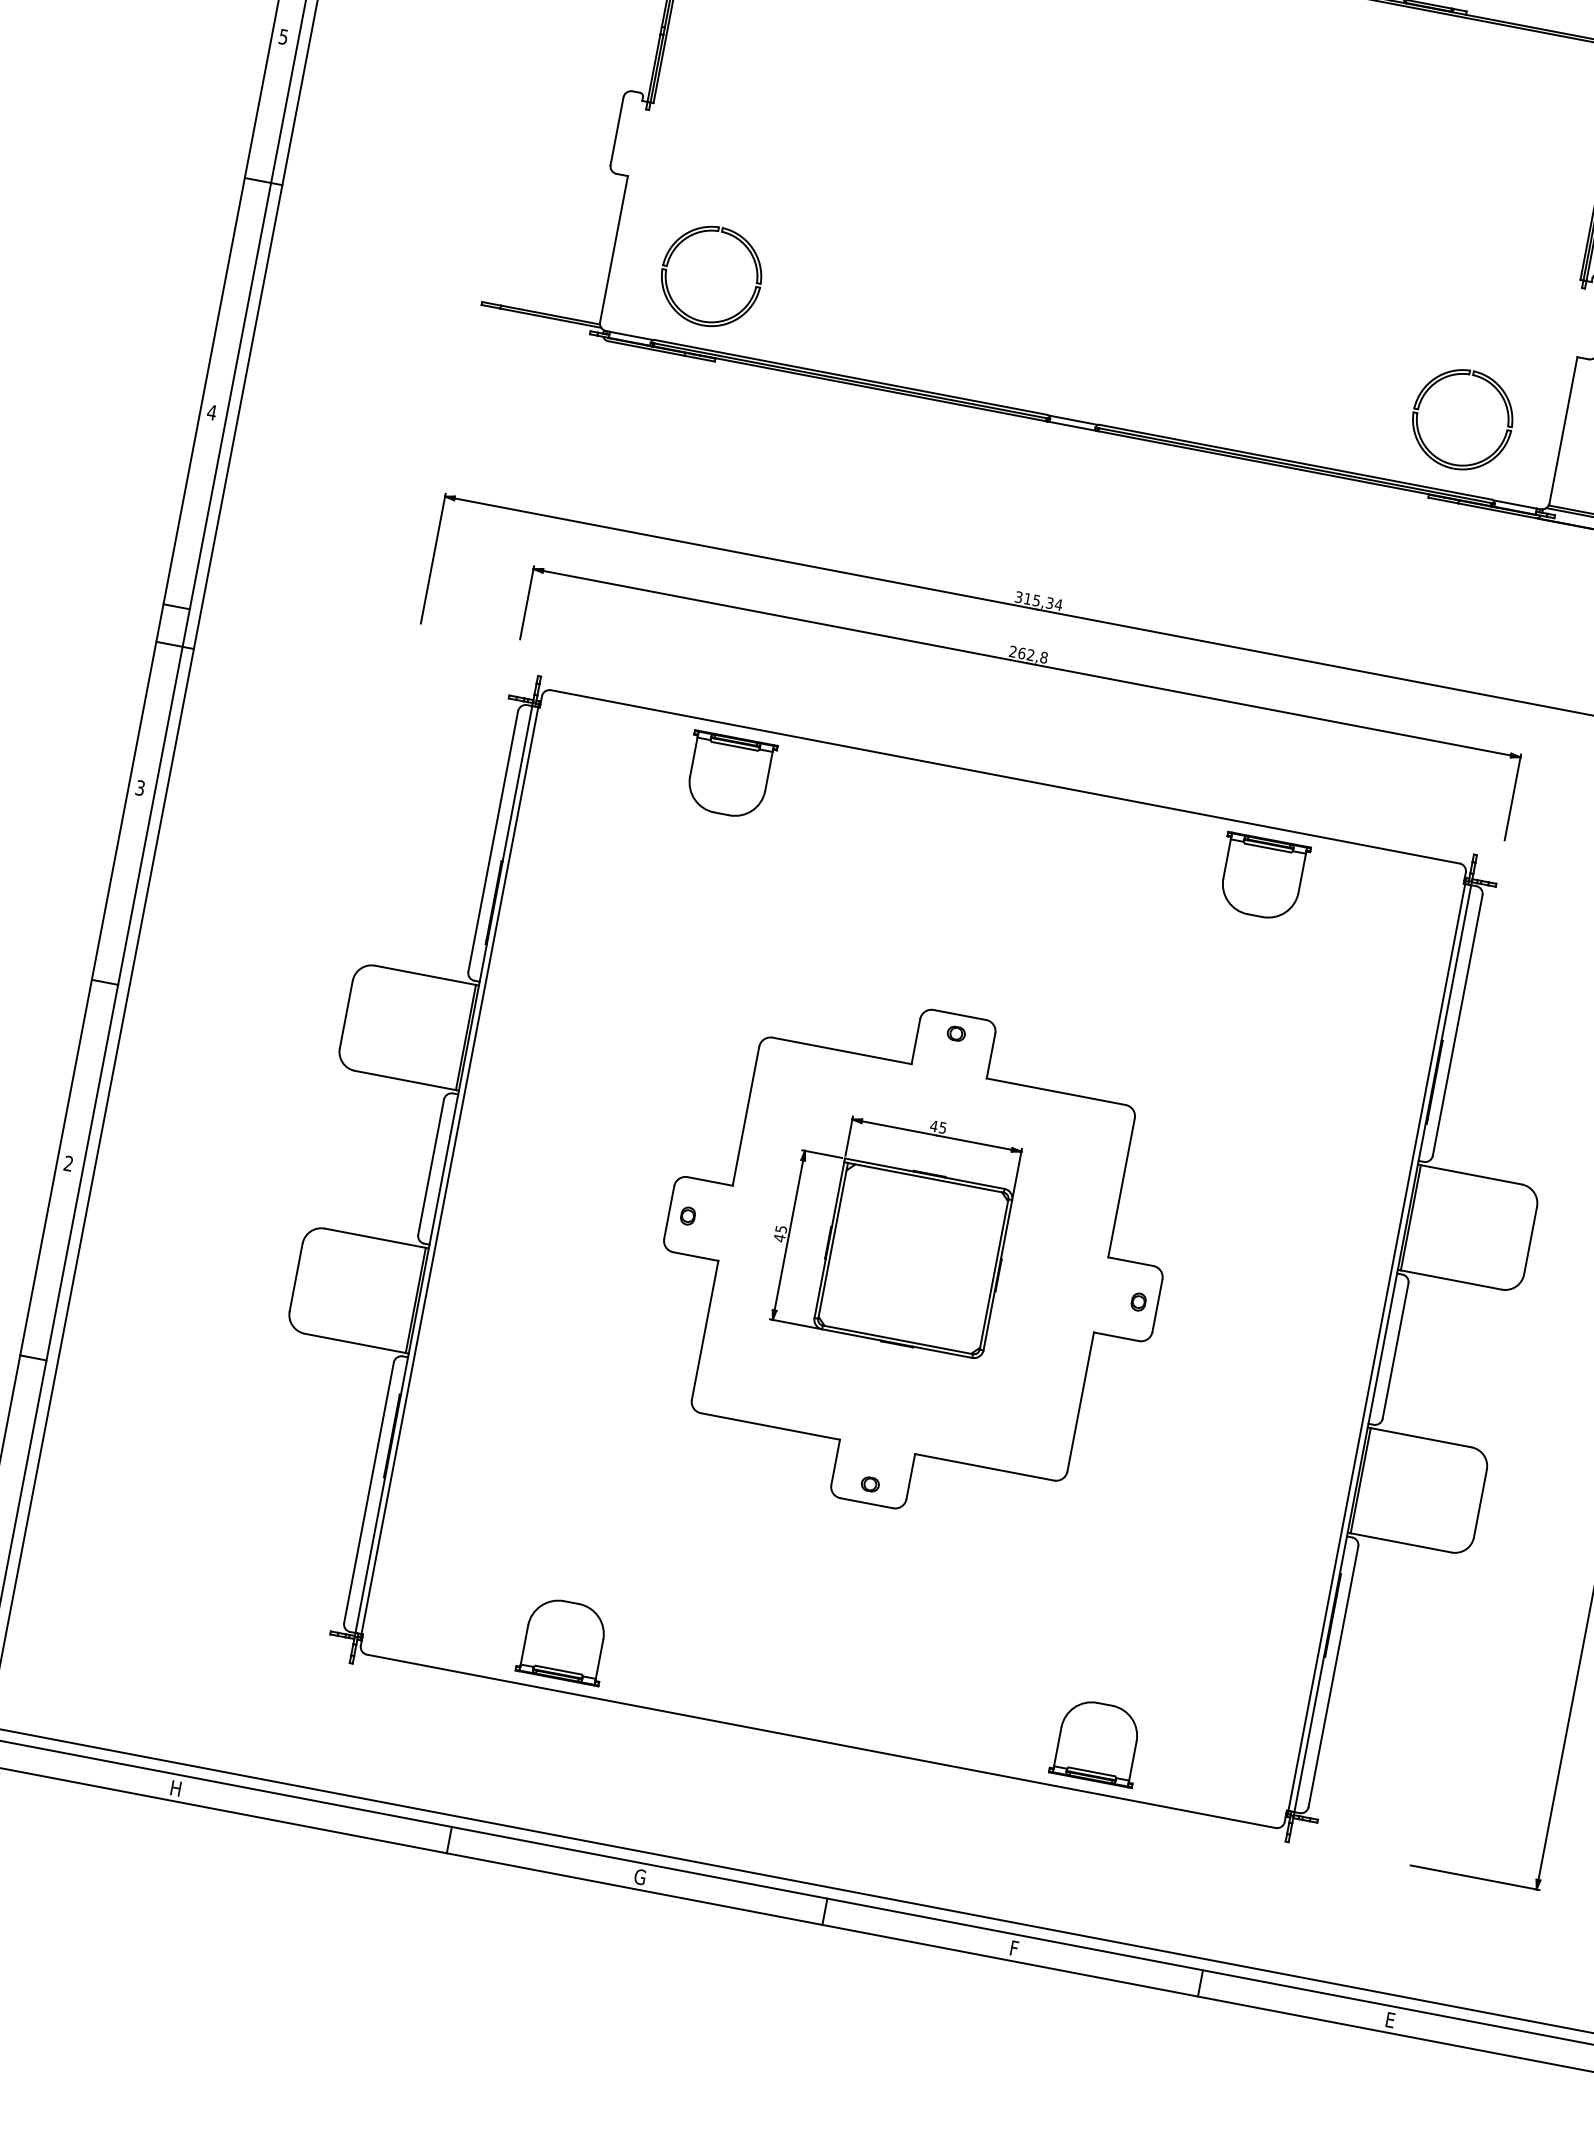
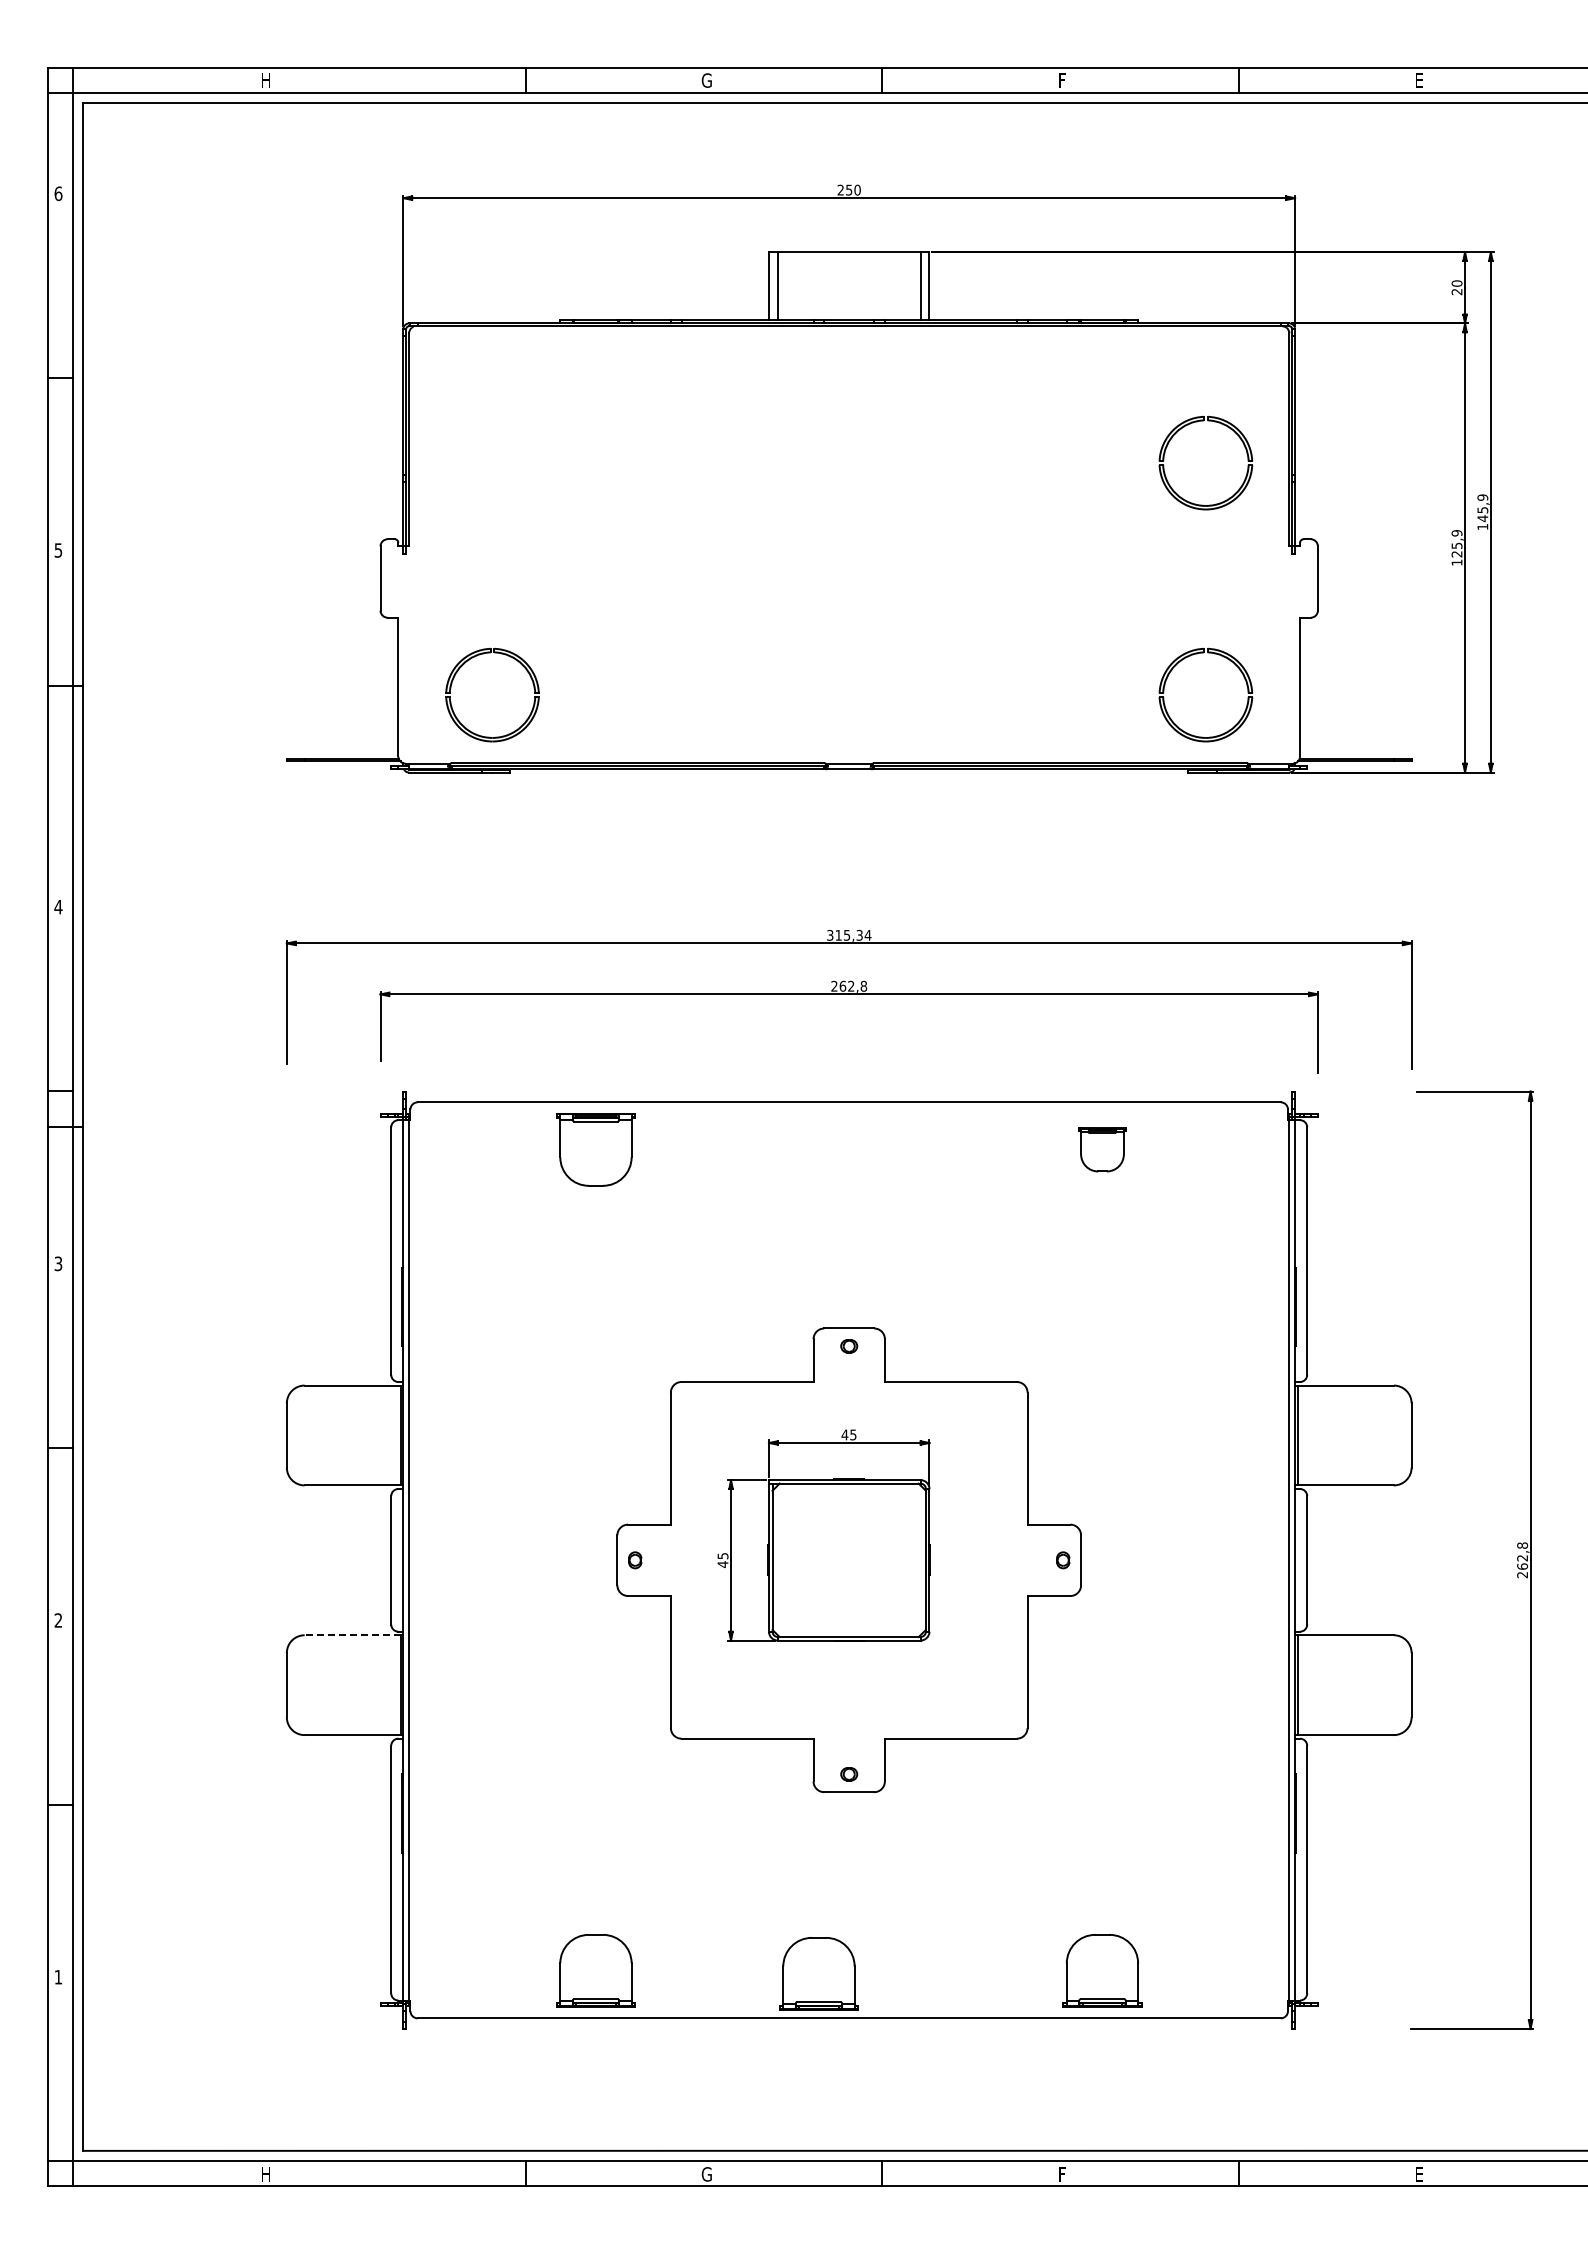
part: (1496, 133) -> (1186, 426), added
part: (1262, 877) -> (1102, 1149), size x0.6
line: (375, 1238) -> (352, 1635), solid -> dashed
part: (798, 1687) -> (818, 1973), added

